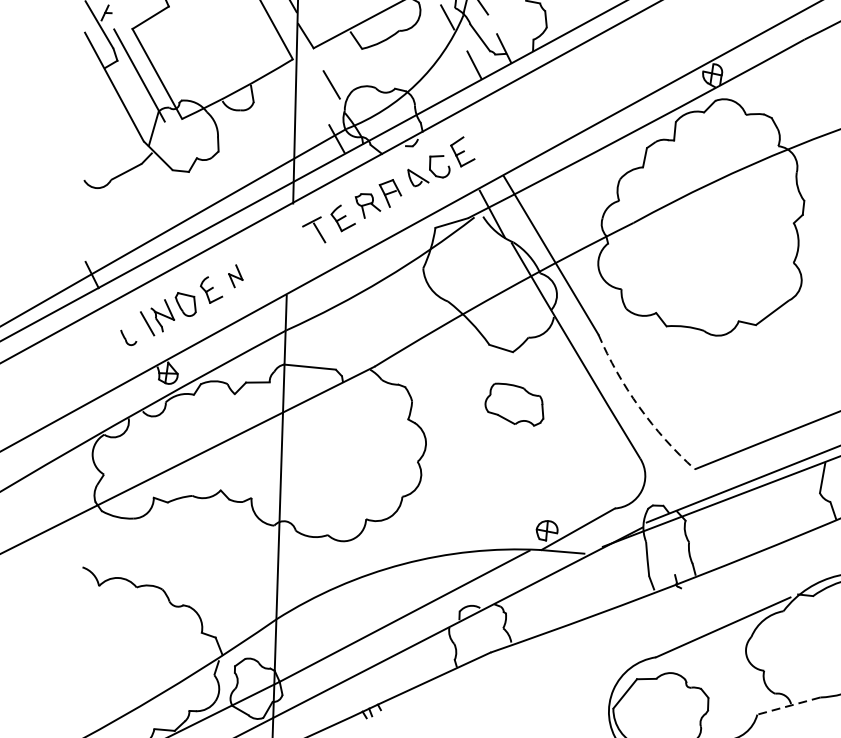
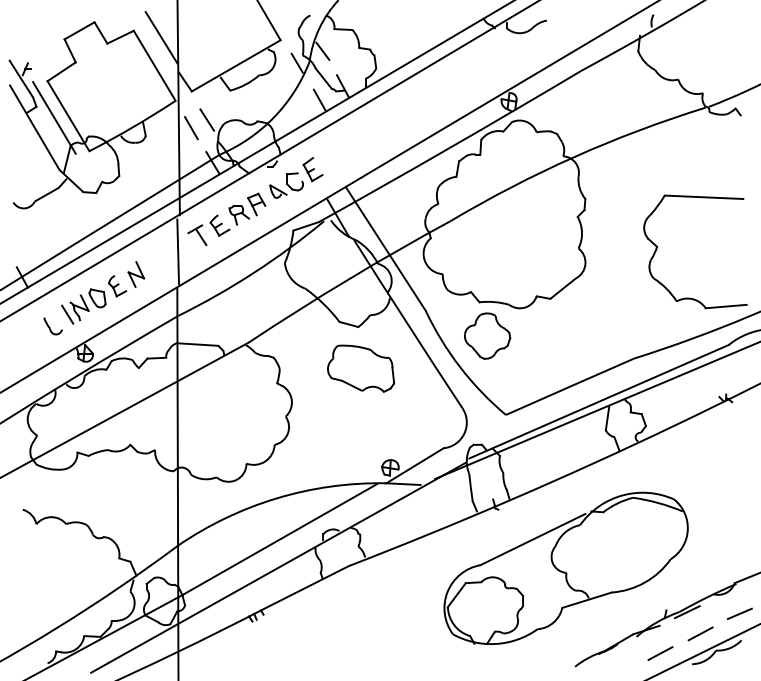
line: (311, 94) -> (191, 128), added
line: (289, 249) -> (178, 251), added
part: (235, 276) -> (136, 274), size x1.43
part: (127, 338) -> (52, 326), size x1.43
part: (675, 368) -> (487, 335), added
part: (515, 404) -> (361, 368), size x1.43
arc: (639, 407) -> (460, 367), dashed -> solid
line: (789, 706) -> (587, 600), dashed -> solid

